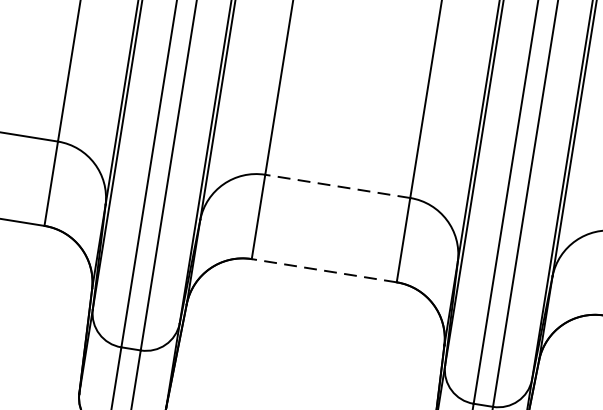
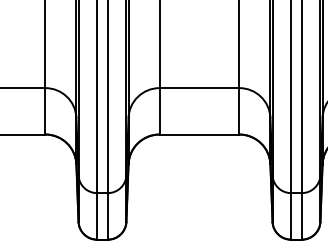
line: (337, 187) -> (199, 88), dashed -> solid
line: (324, 270) -> (199, 134), dashed -> solid

